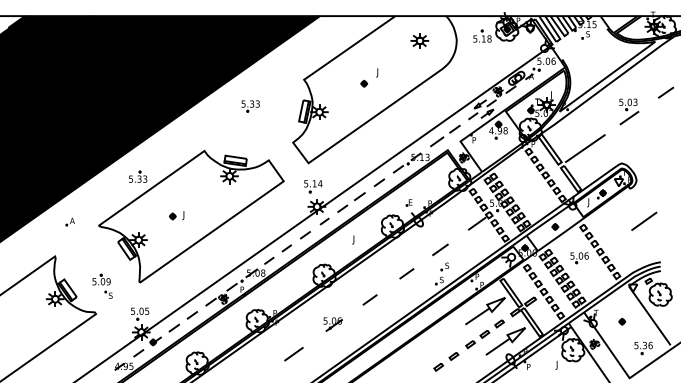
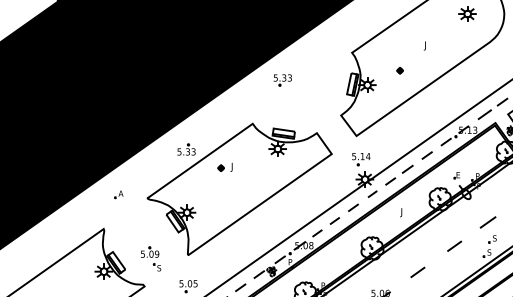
part: (363, 83) -> (399, 70), moved
part: (250, 106) -> (282, 80), moved
part: (176, 215) -> (224, 167), moved

